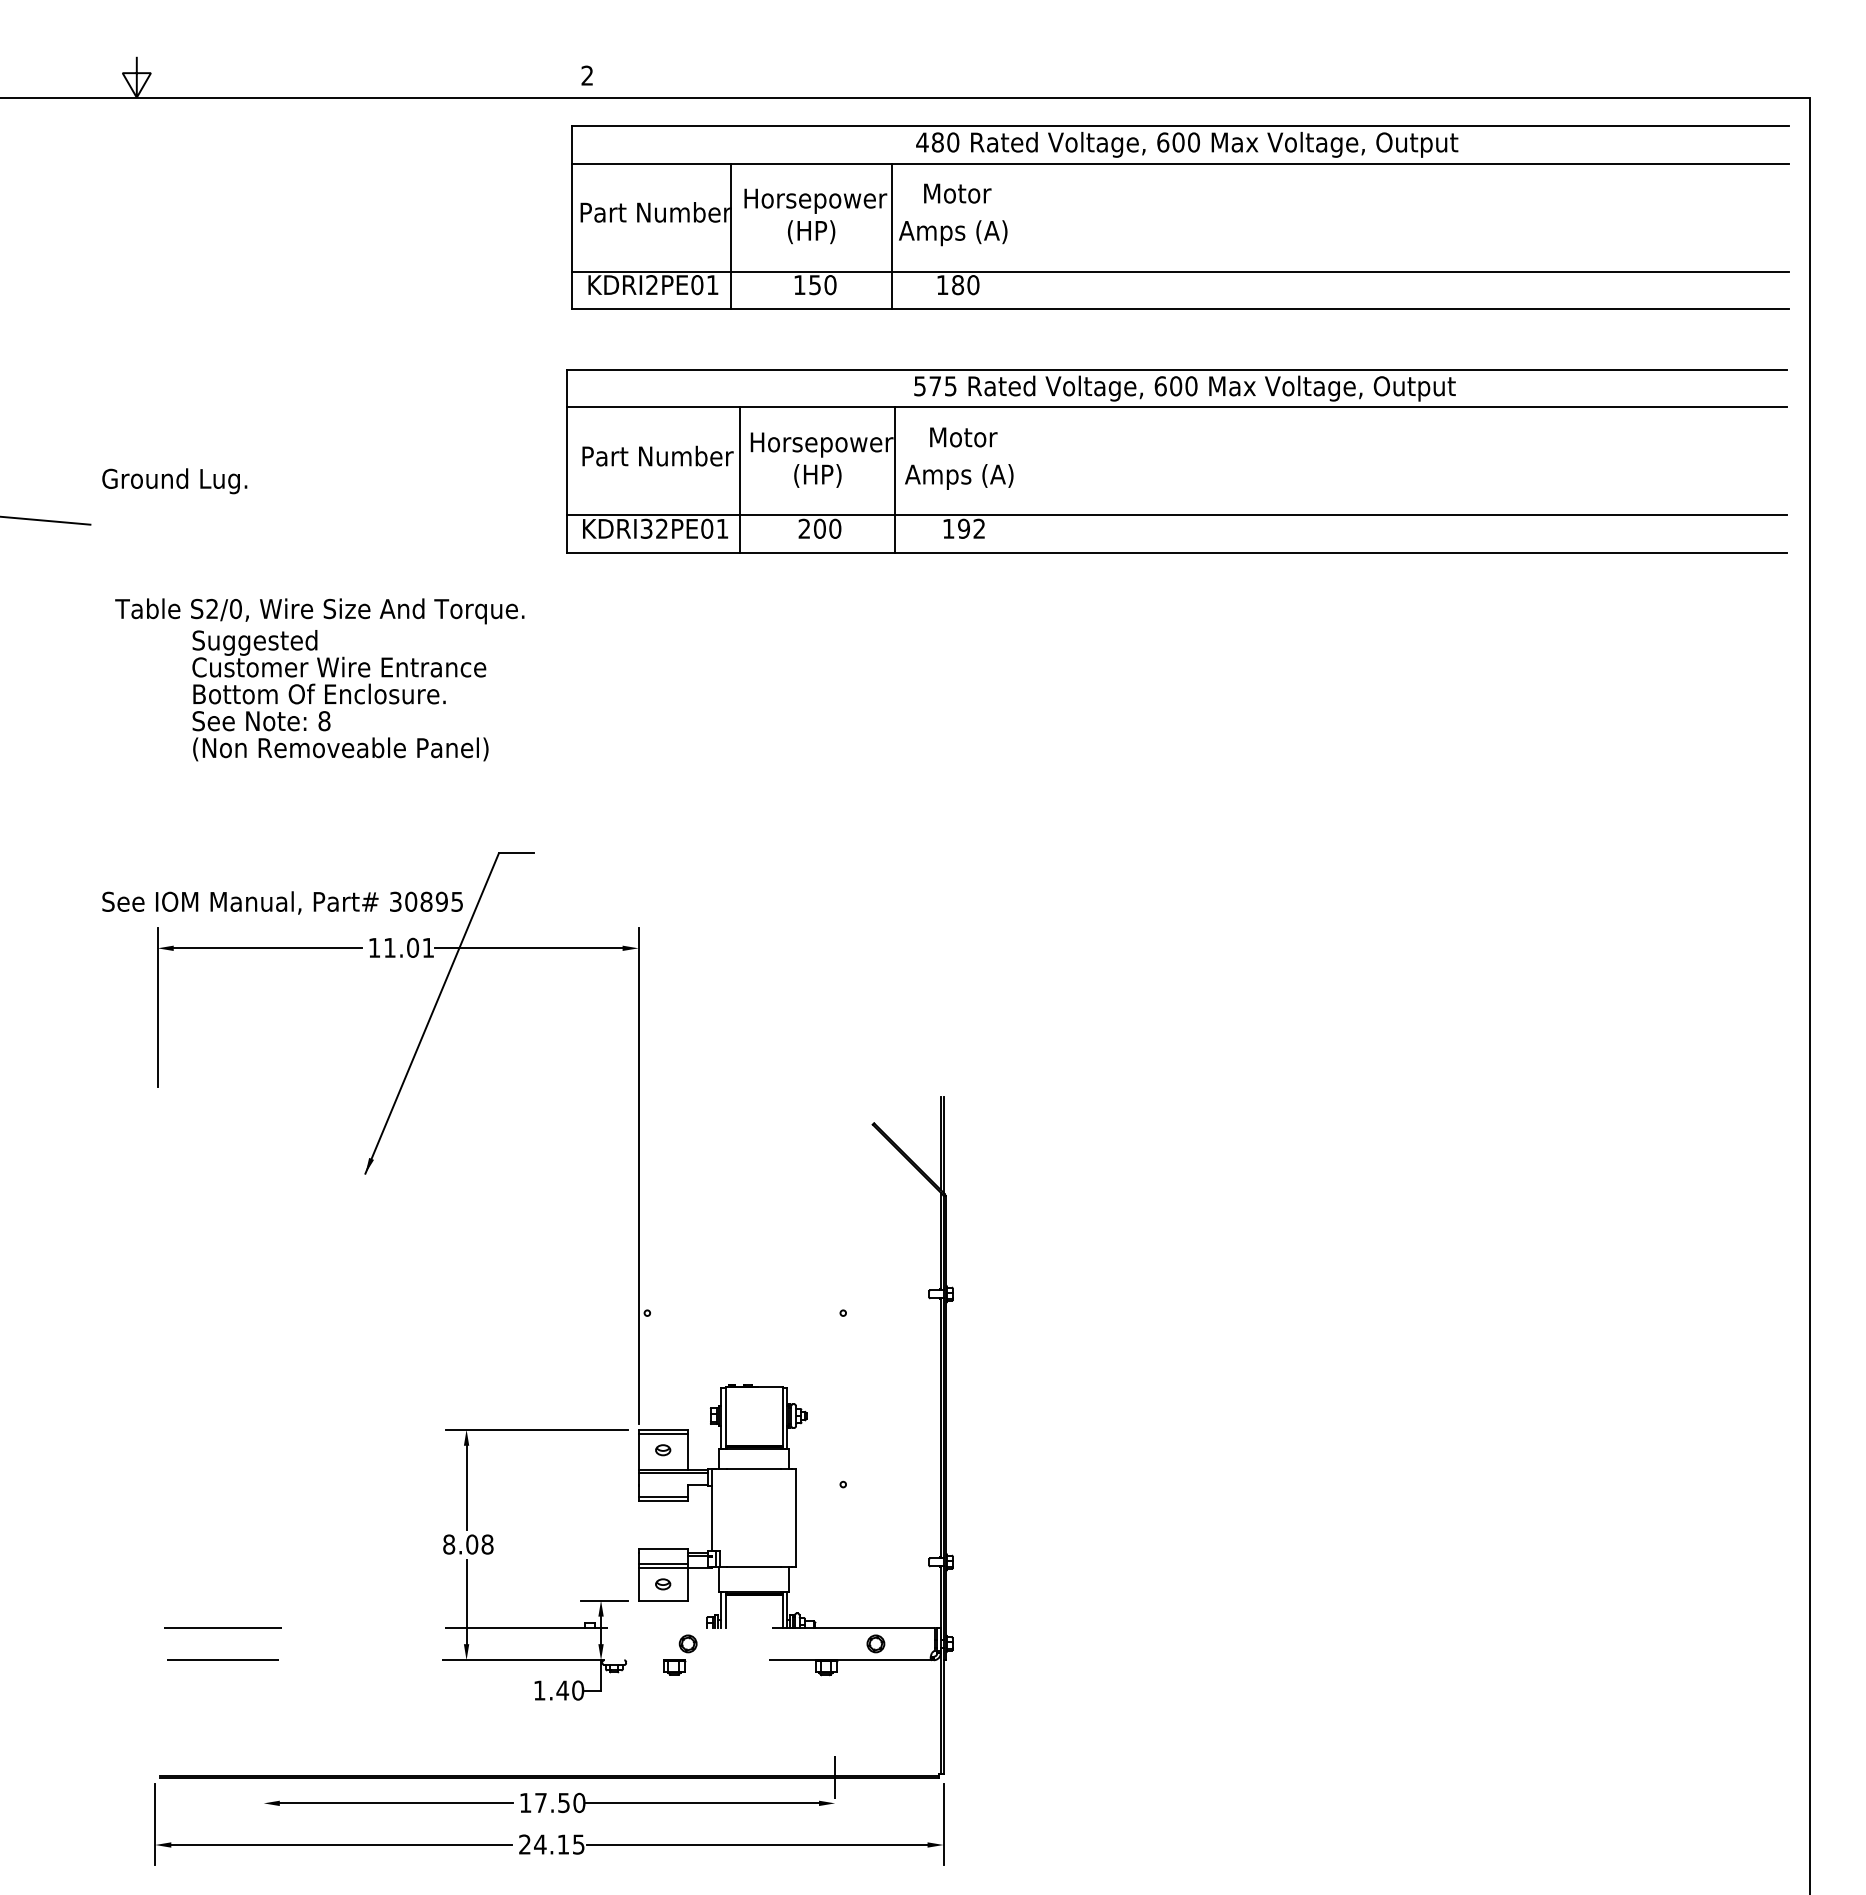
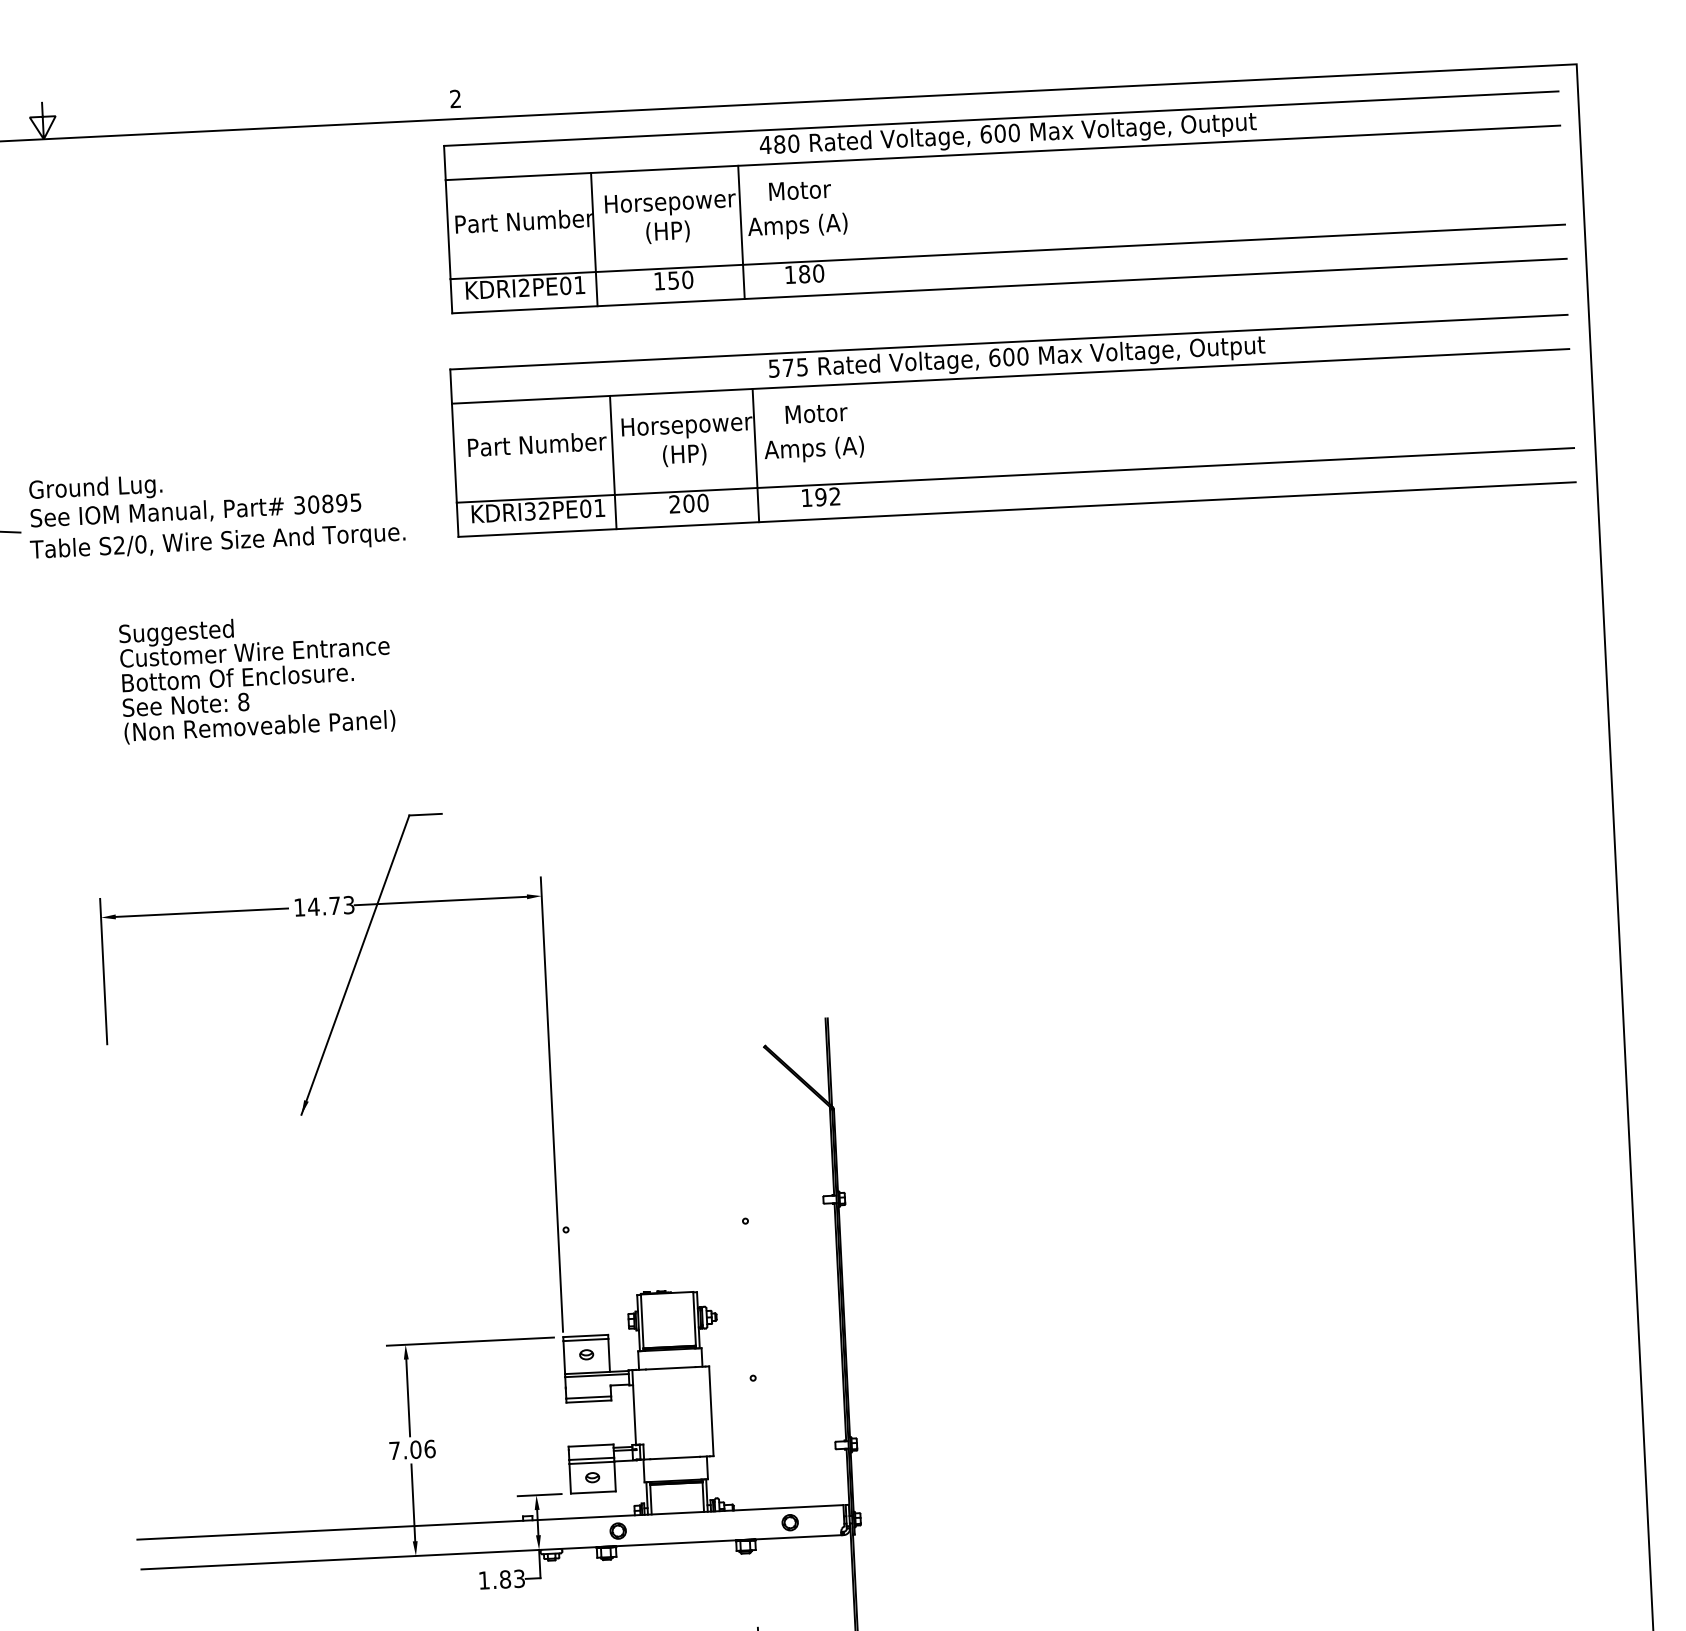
text: (319, 611) -> (217, 542), moved
text: (282, 902) -> (195, 510), moved
text: (408, 947) -> (330, 905), 11.01 -> 14.73
text: (468, 1544) -> (412, 1449), 8.08 -> 7.06
line: (548, 1627) -> (489, 1522), dashed -> solid
line: (548, 1660) -> (491, 1552), dashed -> solid
text: (570, 1690) -> (512, 1579), 1.40 -> 1.83

